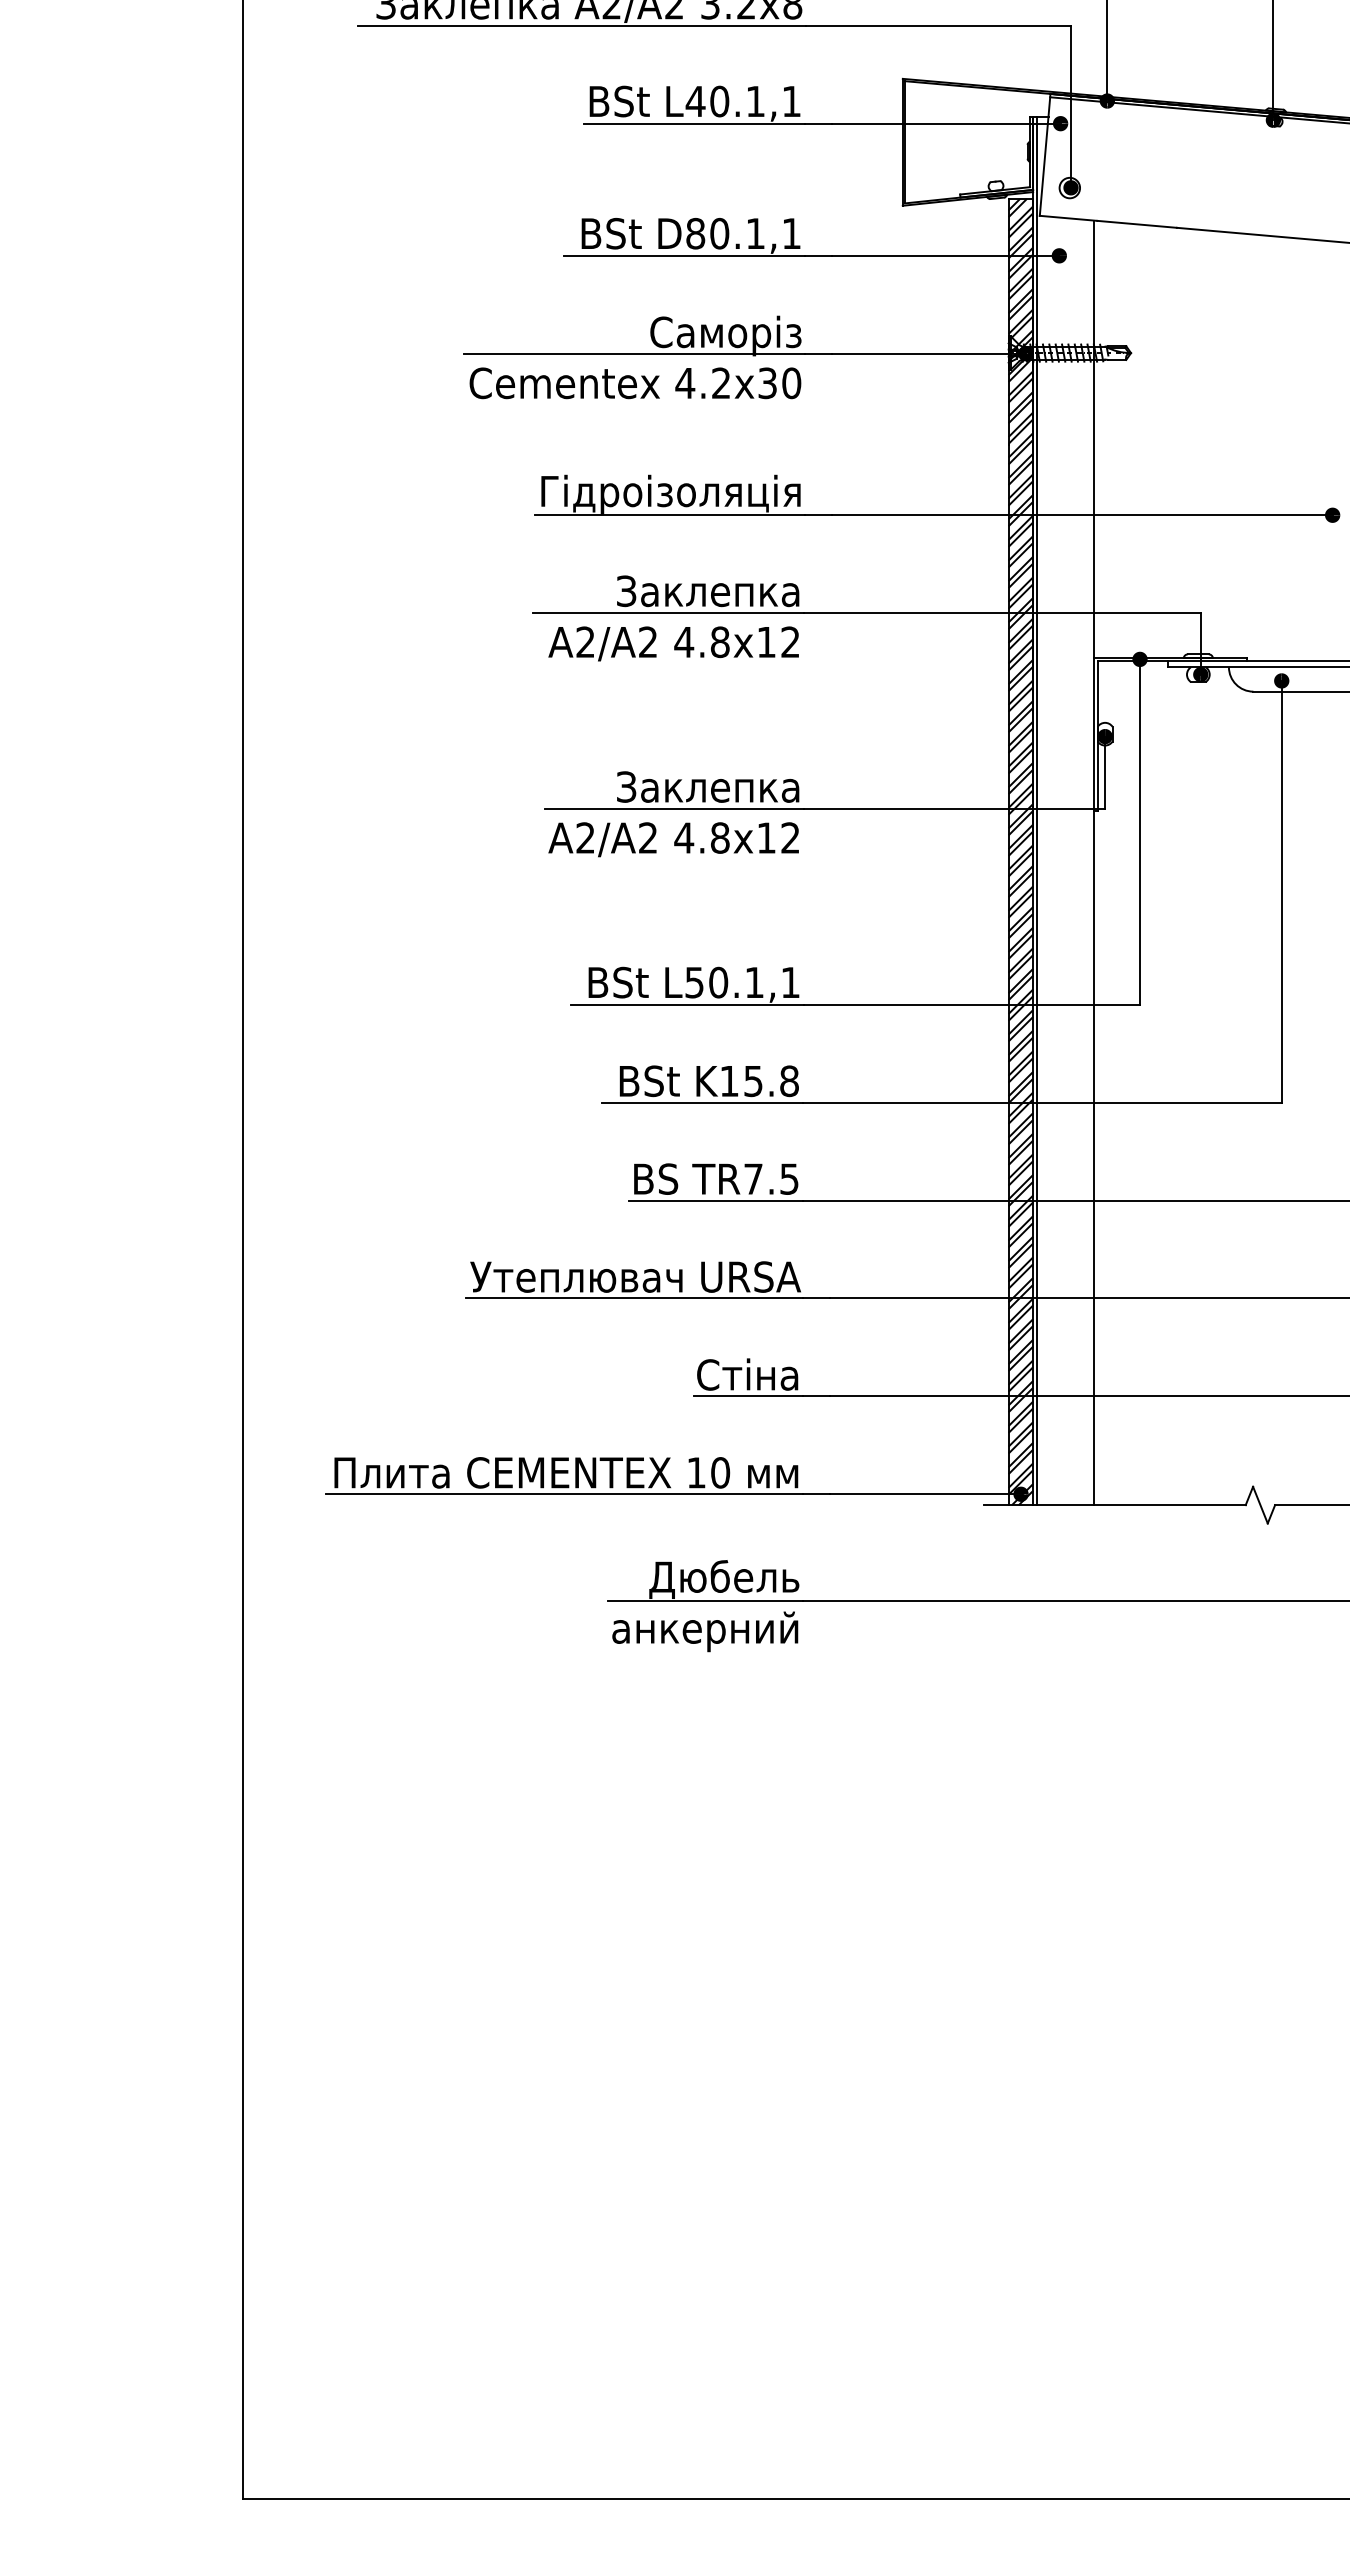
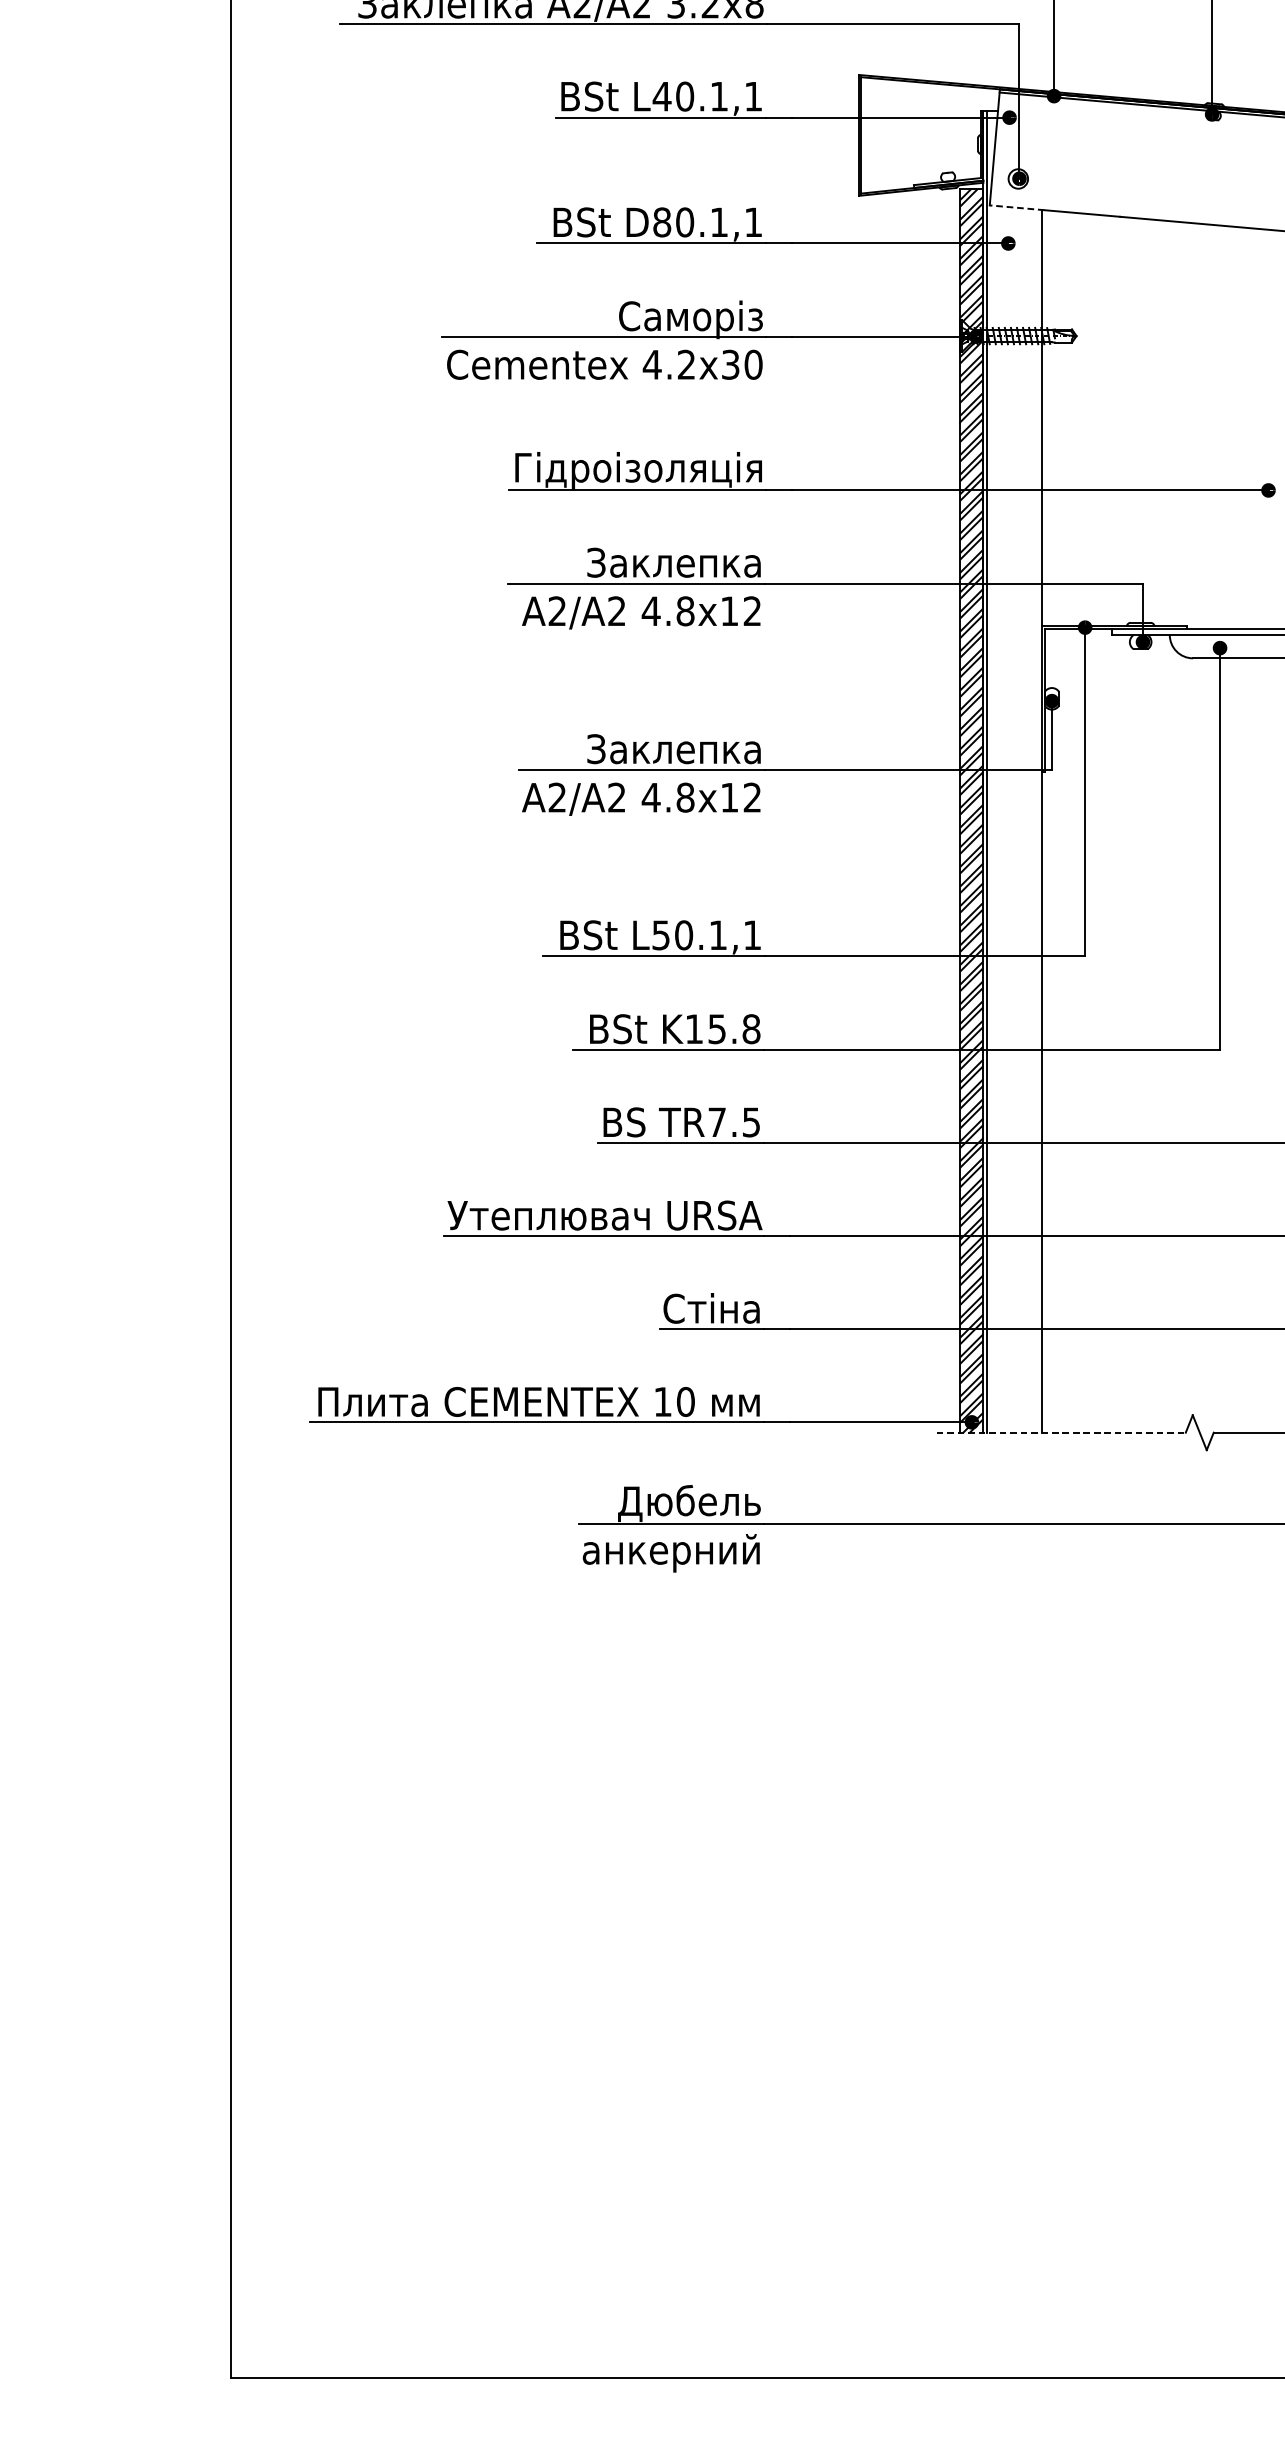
line: (1068, 218) -> (1017, 207), solid -> dashed
line: (1114, 1505) -> (1060, 1433), solid -> dashed

